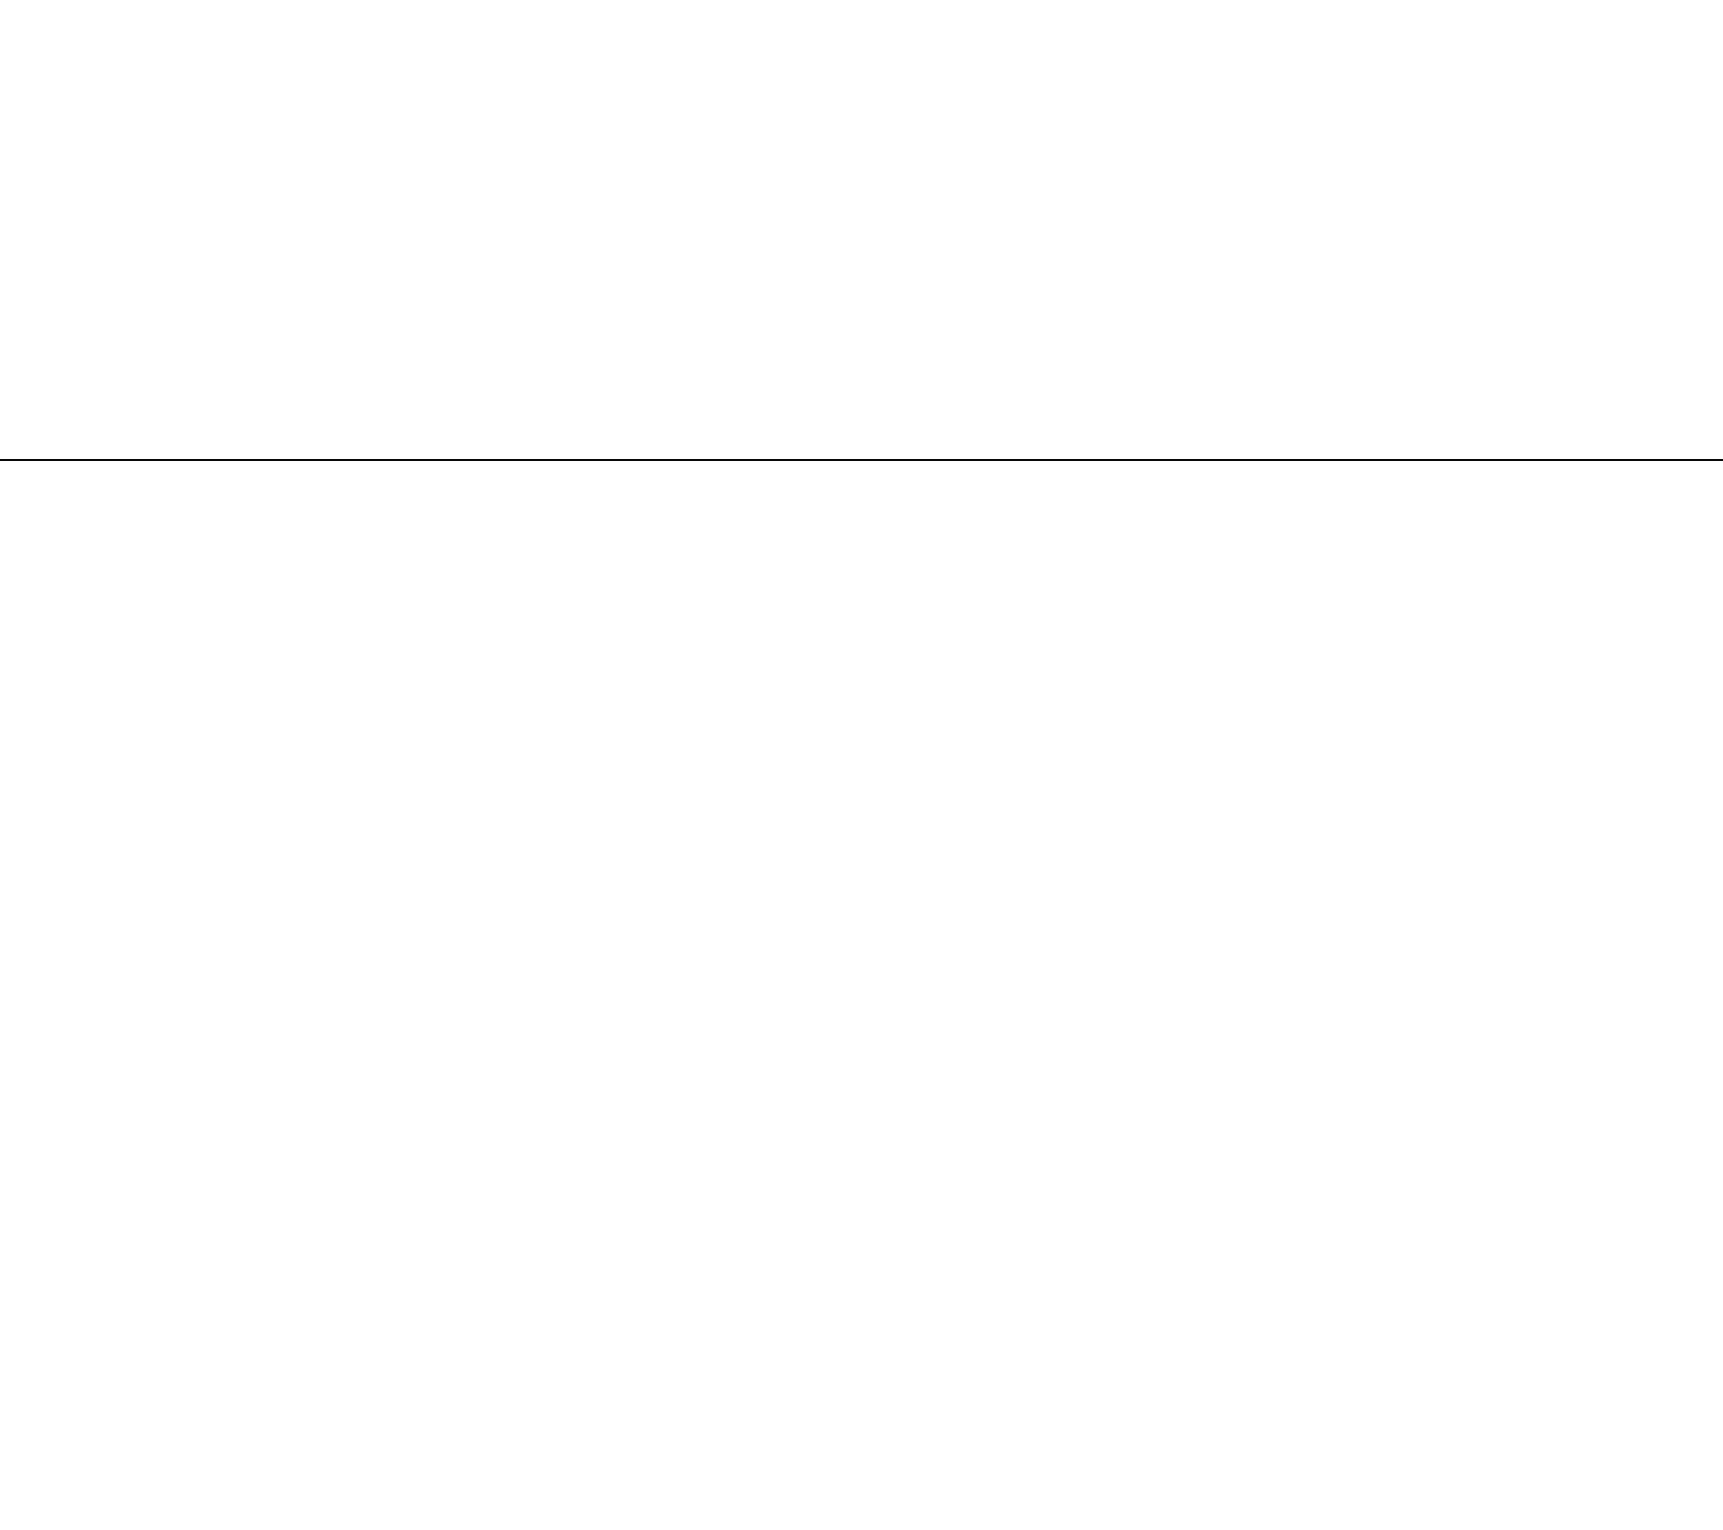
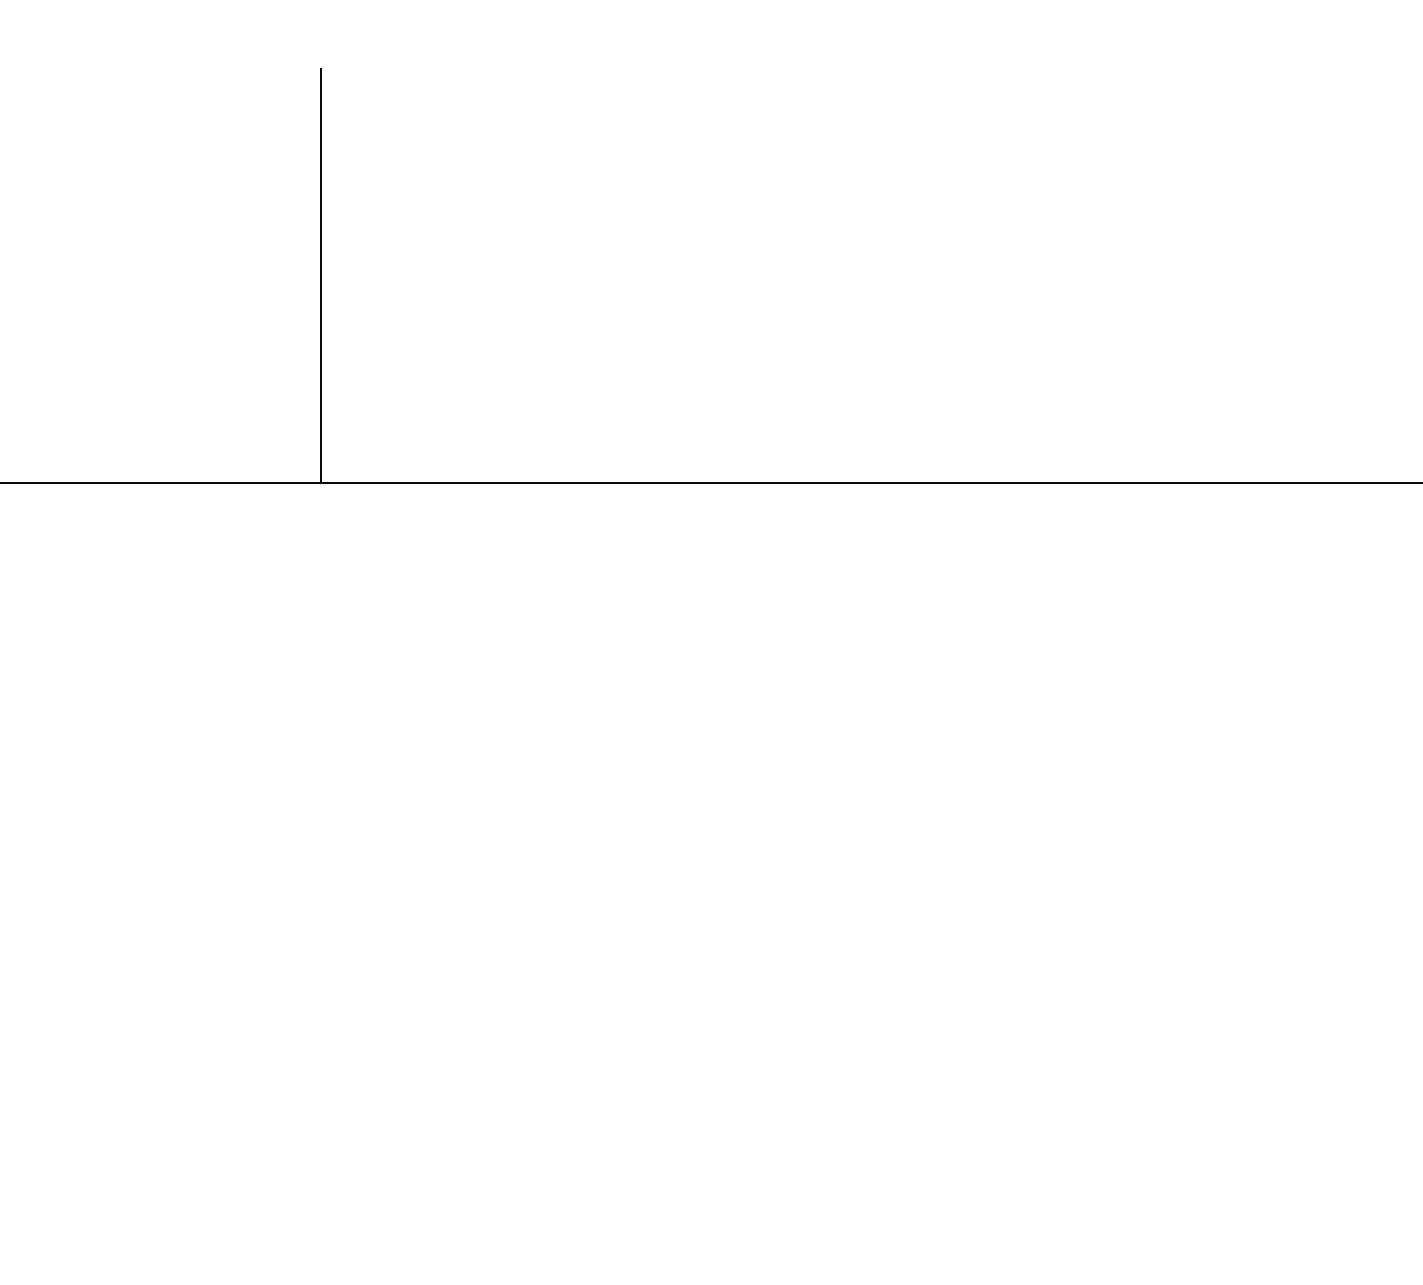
line: (654, 252) -> (320, 275), added

